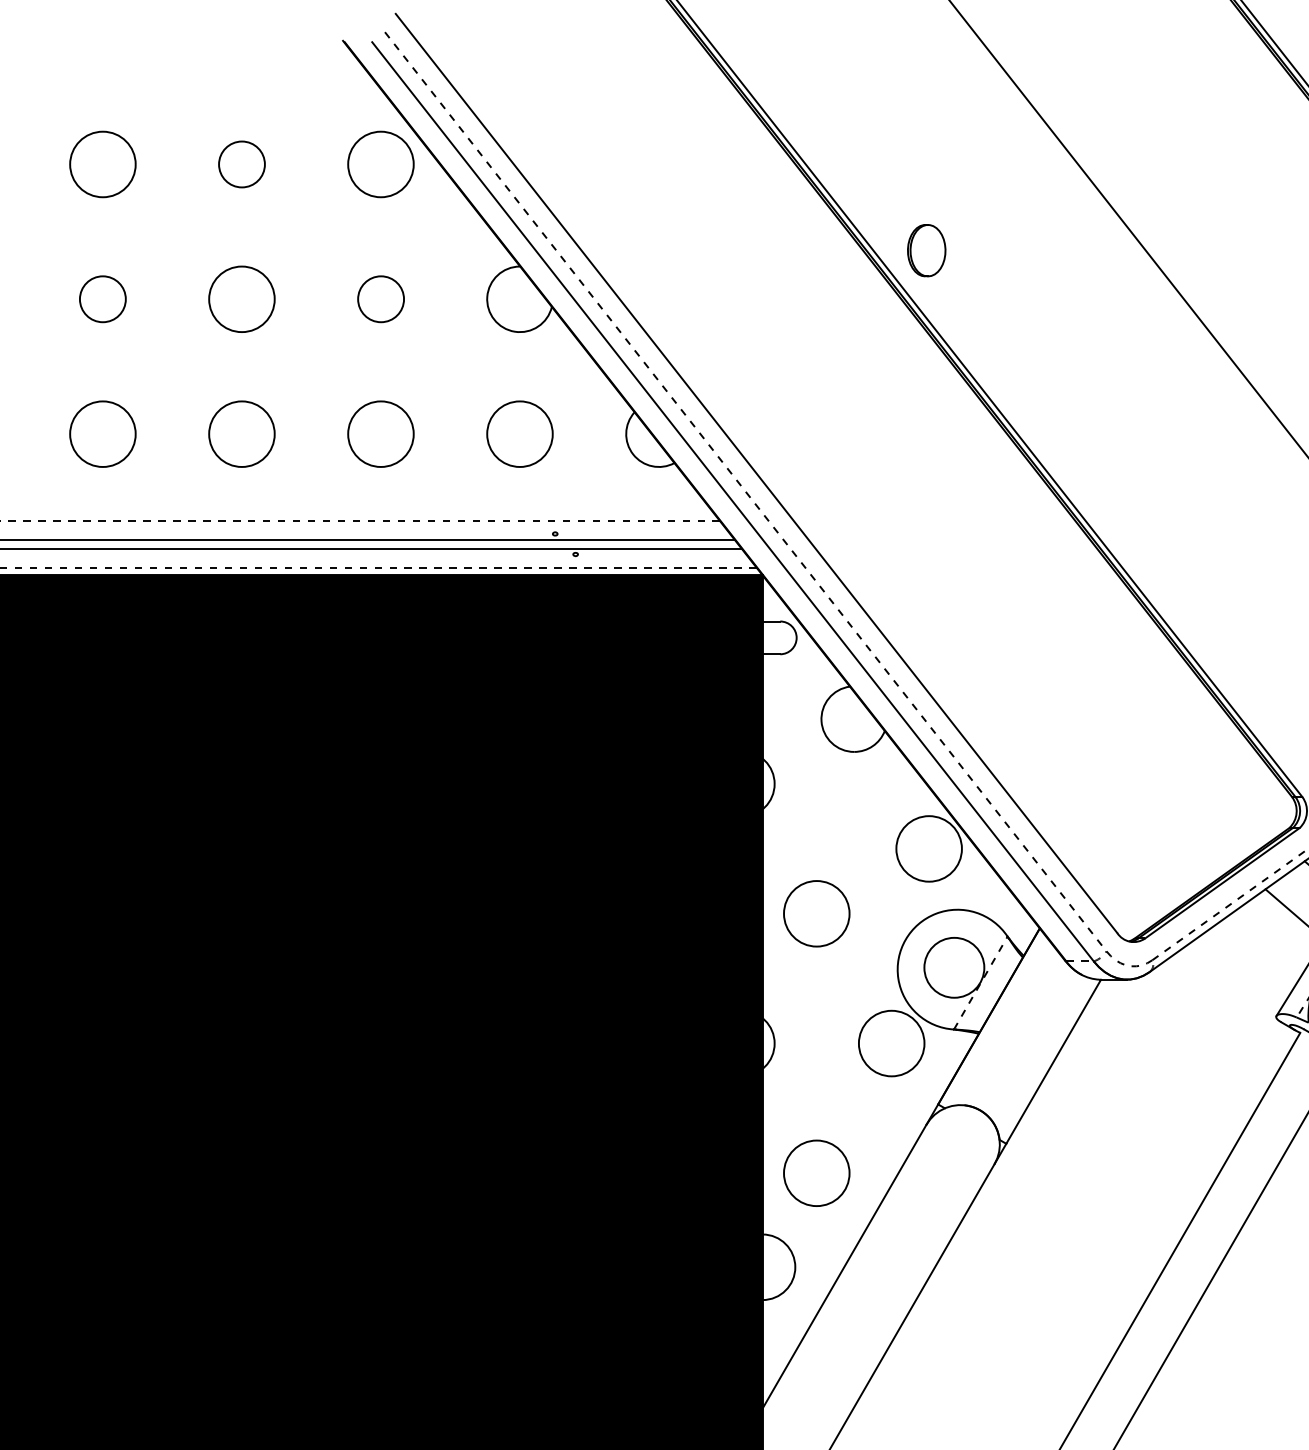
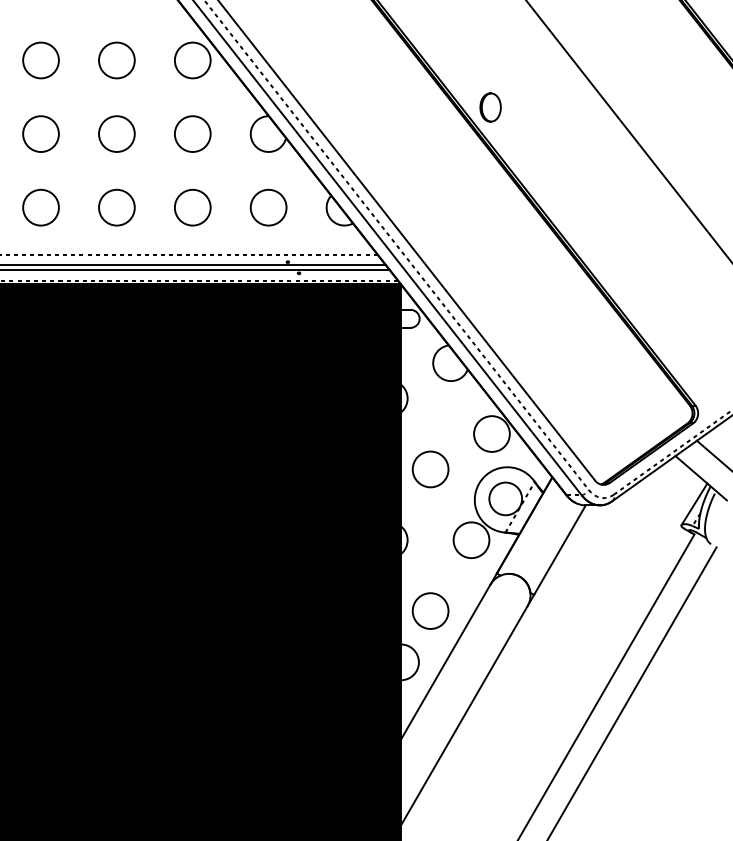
circle: (241, 164) -> (116, 60), size x1.43
circle: (101, 298) -> (40, 133), size x1.43
circle: (380, 298) -> (192, 133), size x1.43

